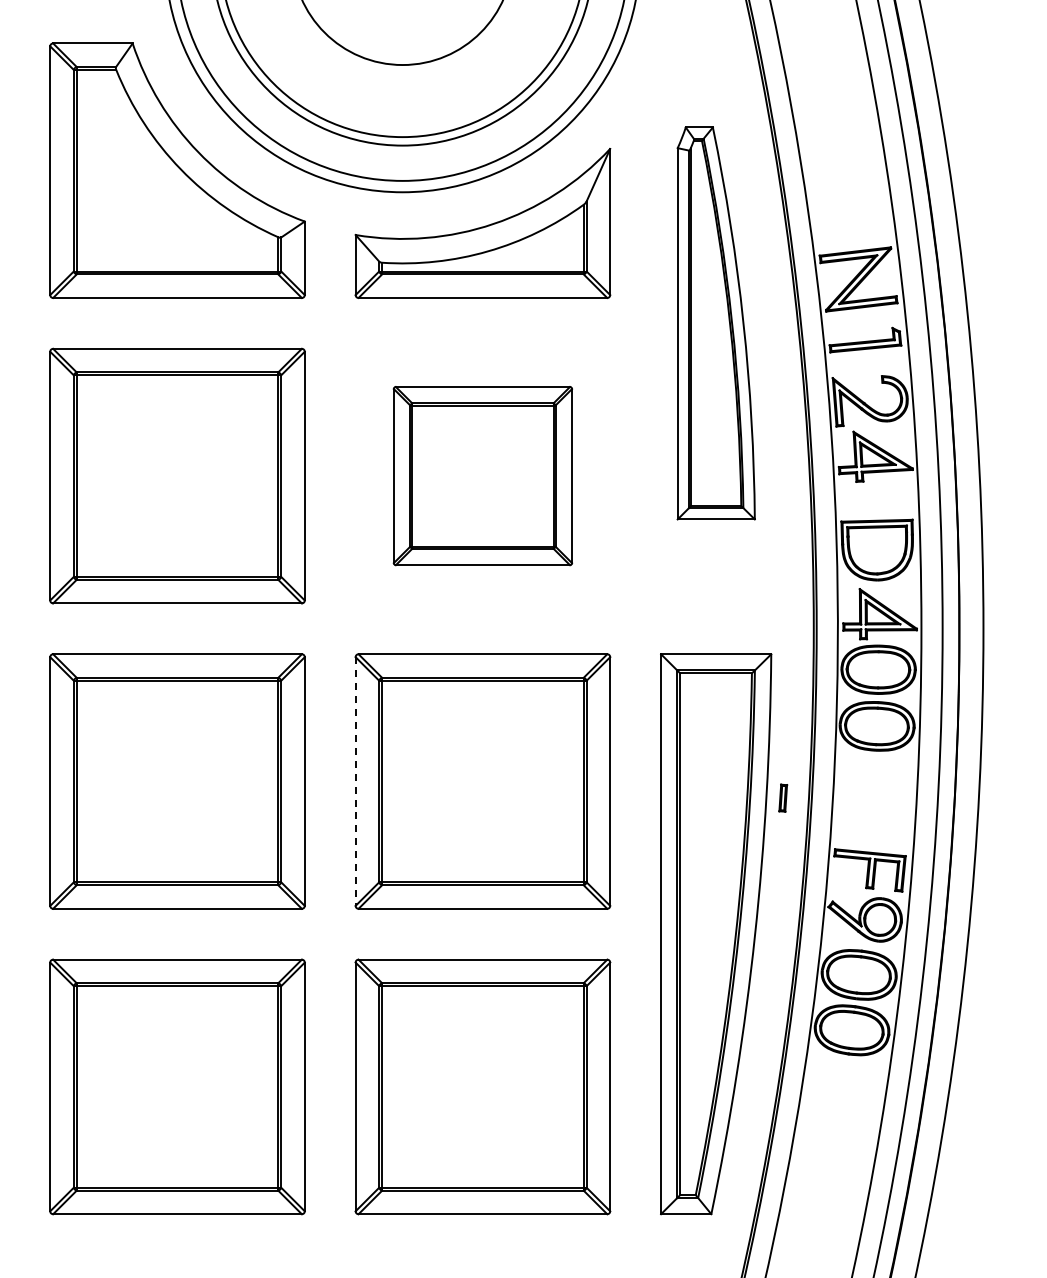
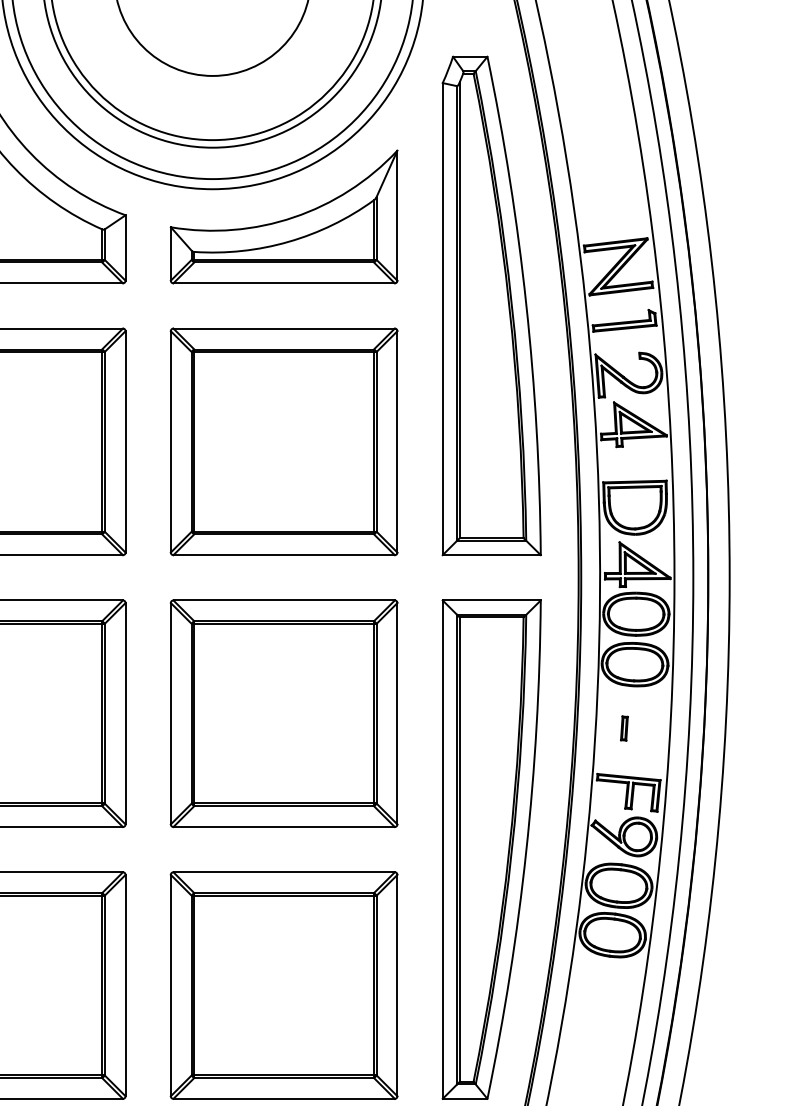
part: (716, 323) -> (492, 306), size x1.43
part: (482, 475) -> (283, 441), size x1.43
line: (355, 782) -> (170, 714), dashed -> solid
part: (783, 797) -> (624, 727), moved

